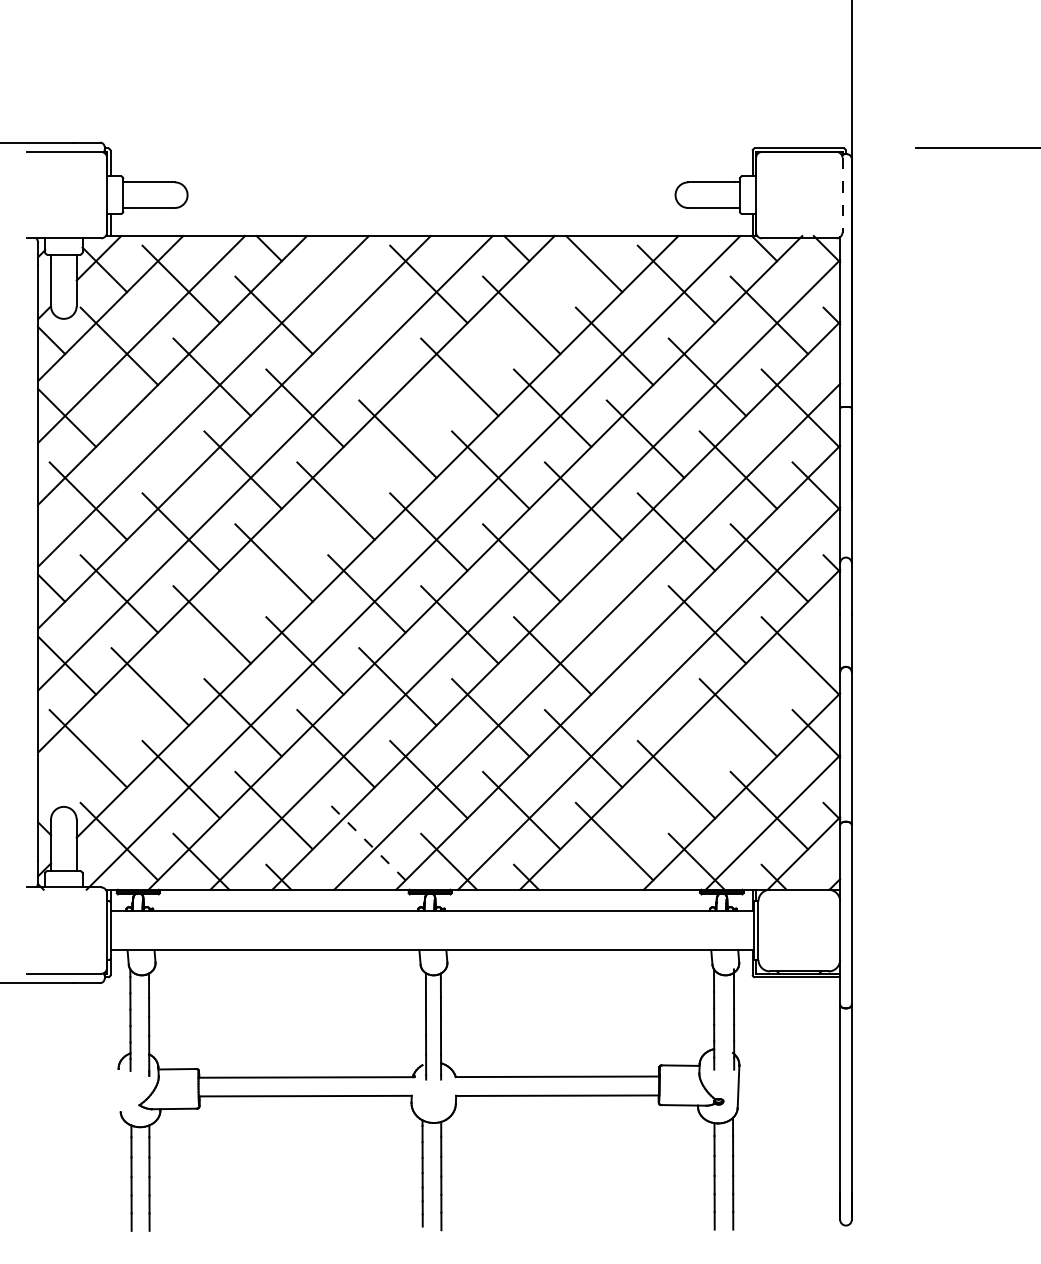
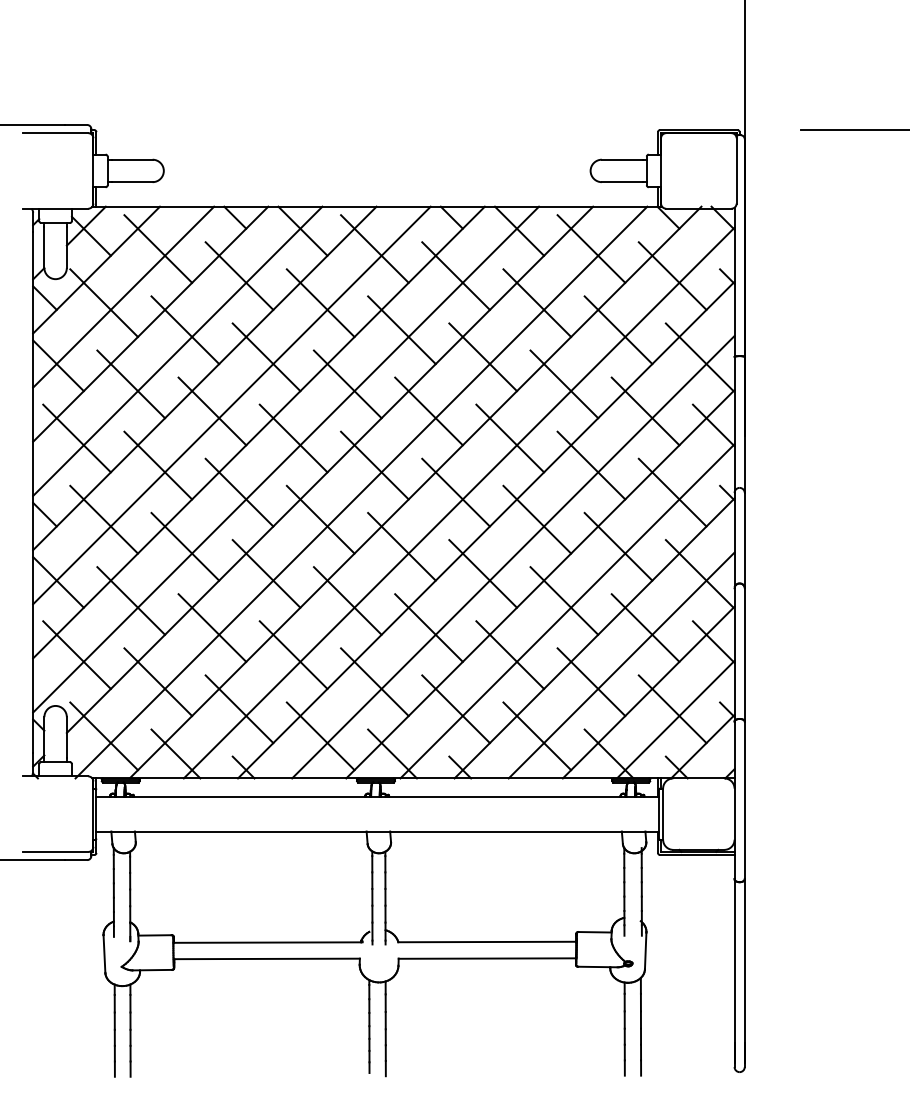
line: (842, 195) -> (736, 171), dashed -> solid
line: (346, 264) -> (302, 231), added
line: (366, 346) -> (320, 303), added
line: (149, 438) -> (130, 383), added
line: (327, 525) -> (286, 459), added
line: (614, 593) -> (537, 519), added
line: (645, 686) -> (564, 600), added
line: (710, 760) -> (621, 665), added
line: (366, 841) -> (320, 736), dashed -> solid
line: (119, 1090) -> (104, 954), added

